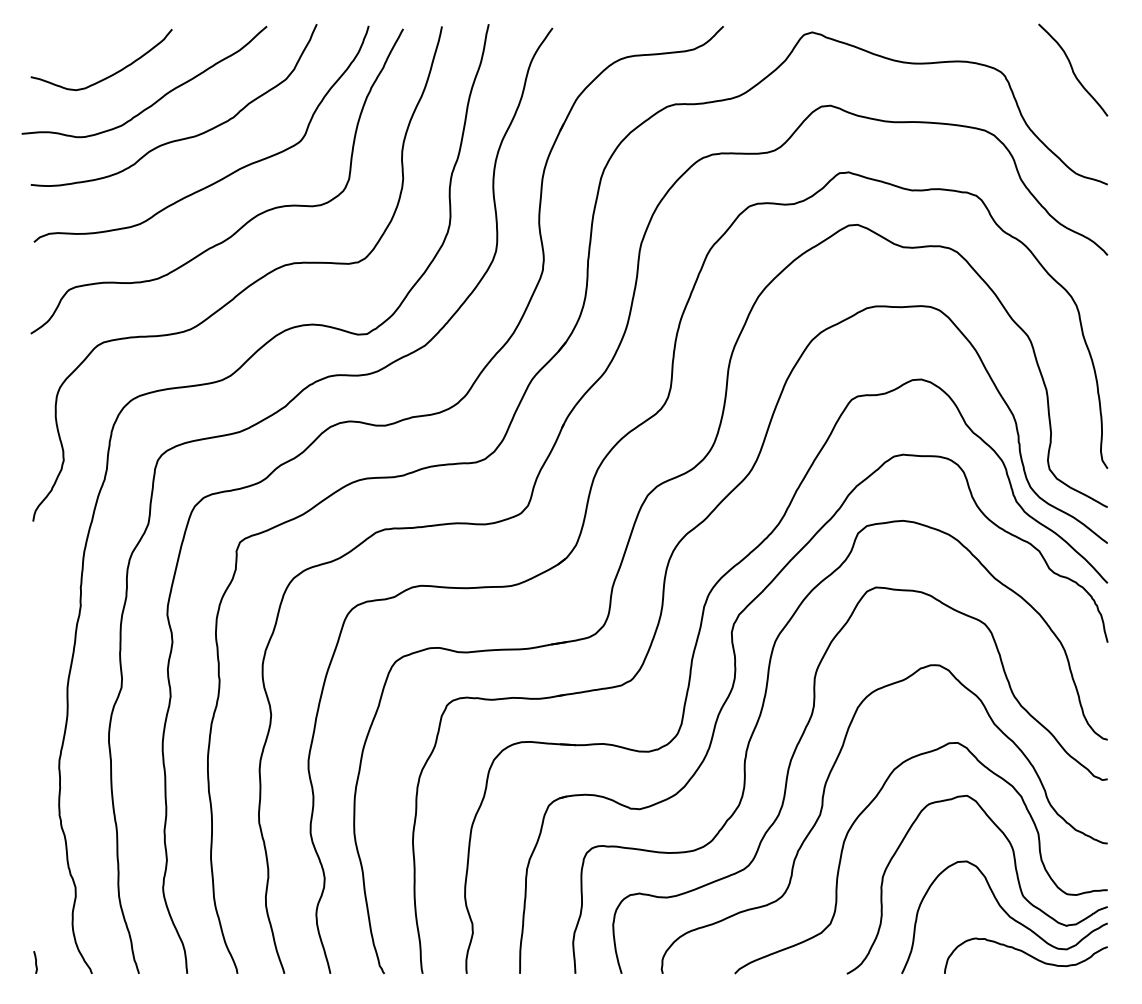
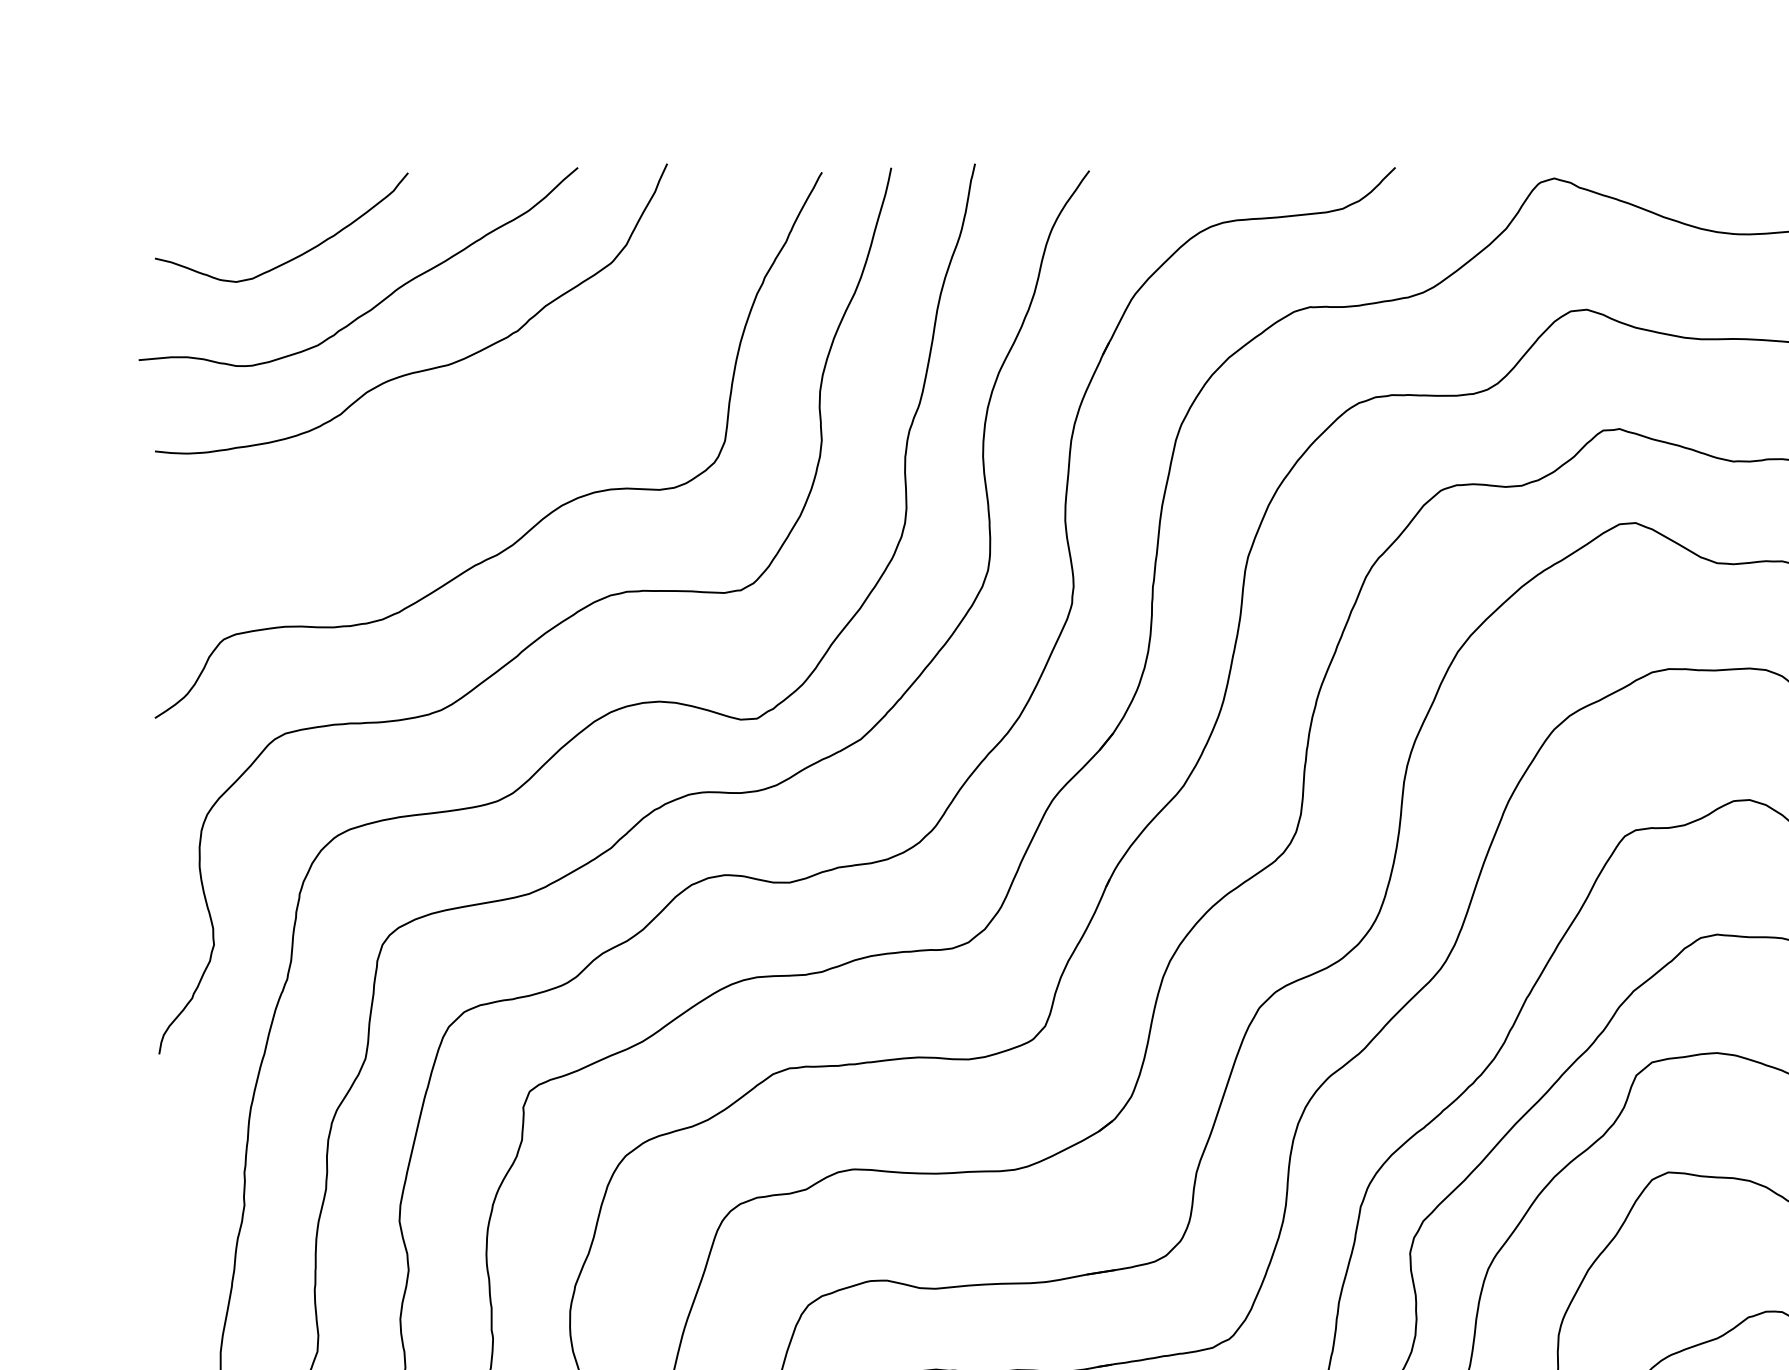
curve: (224, 176) -> (501, 436), removed

